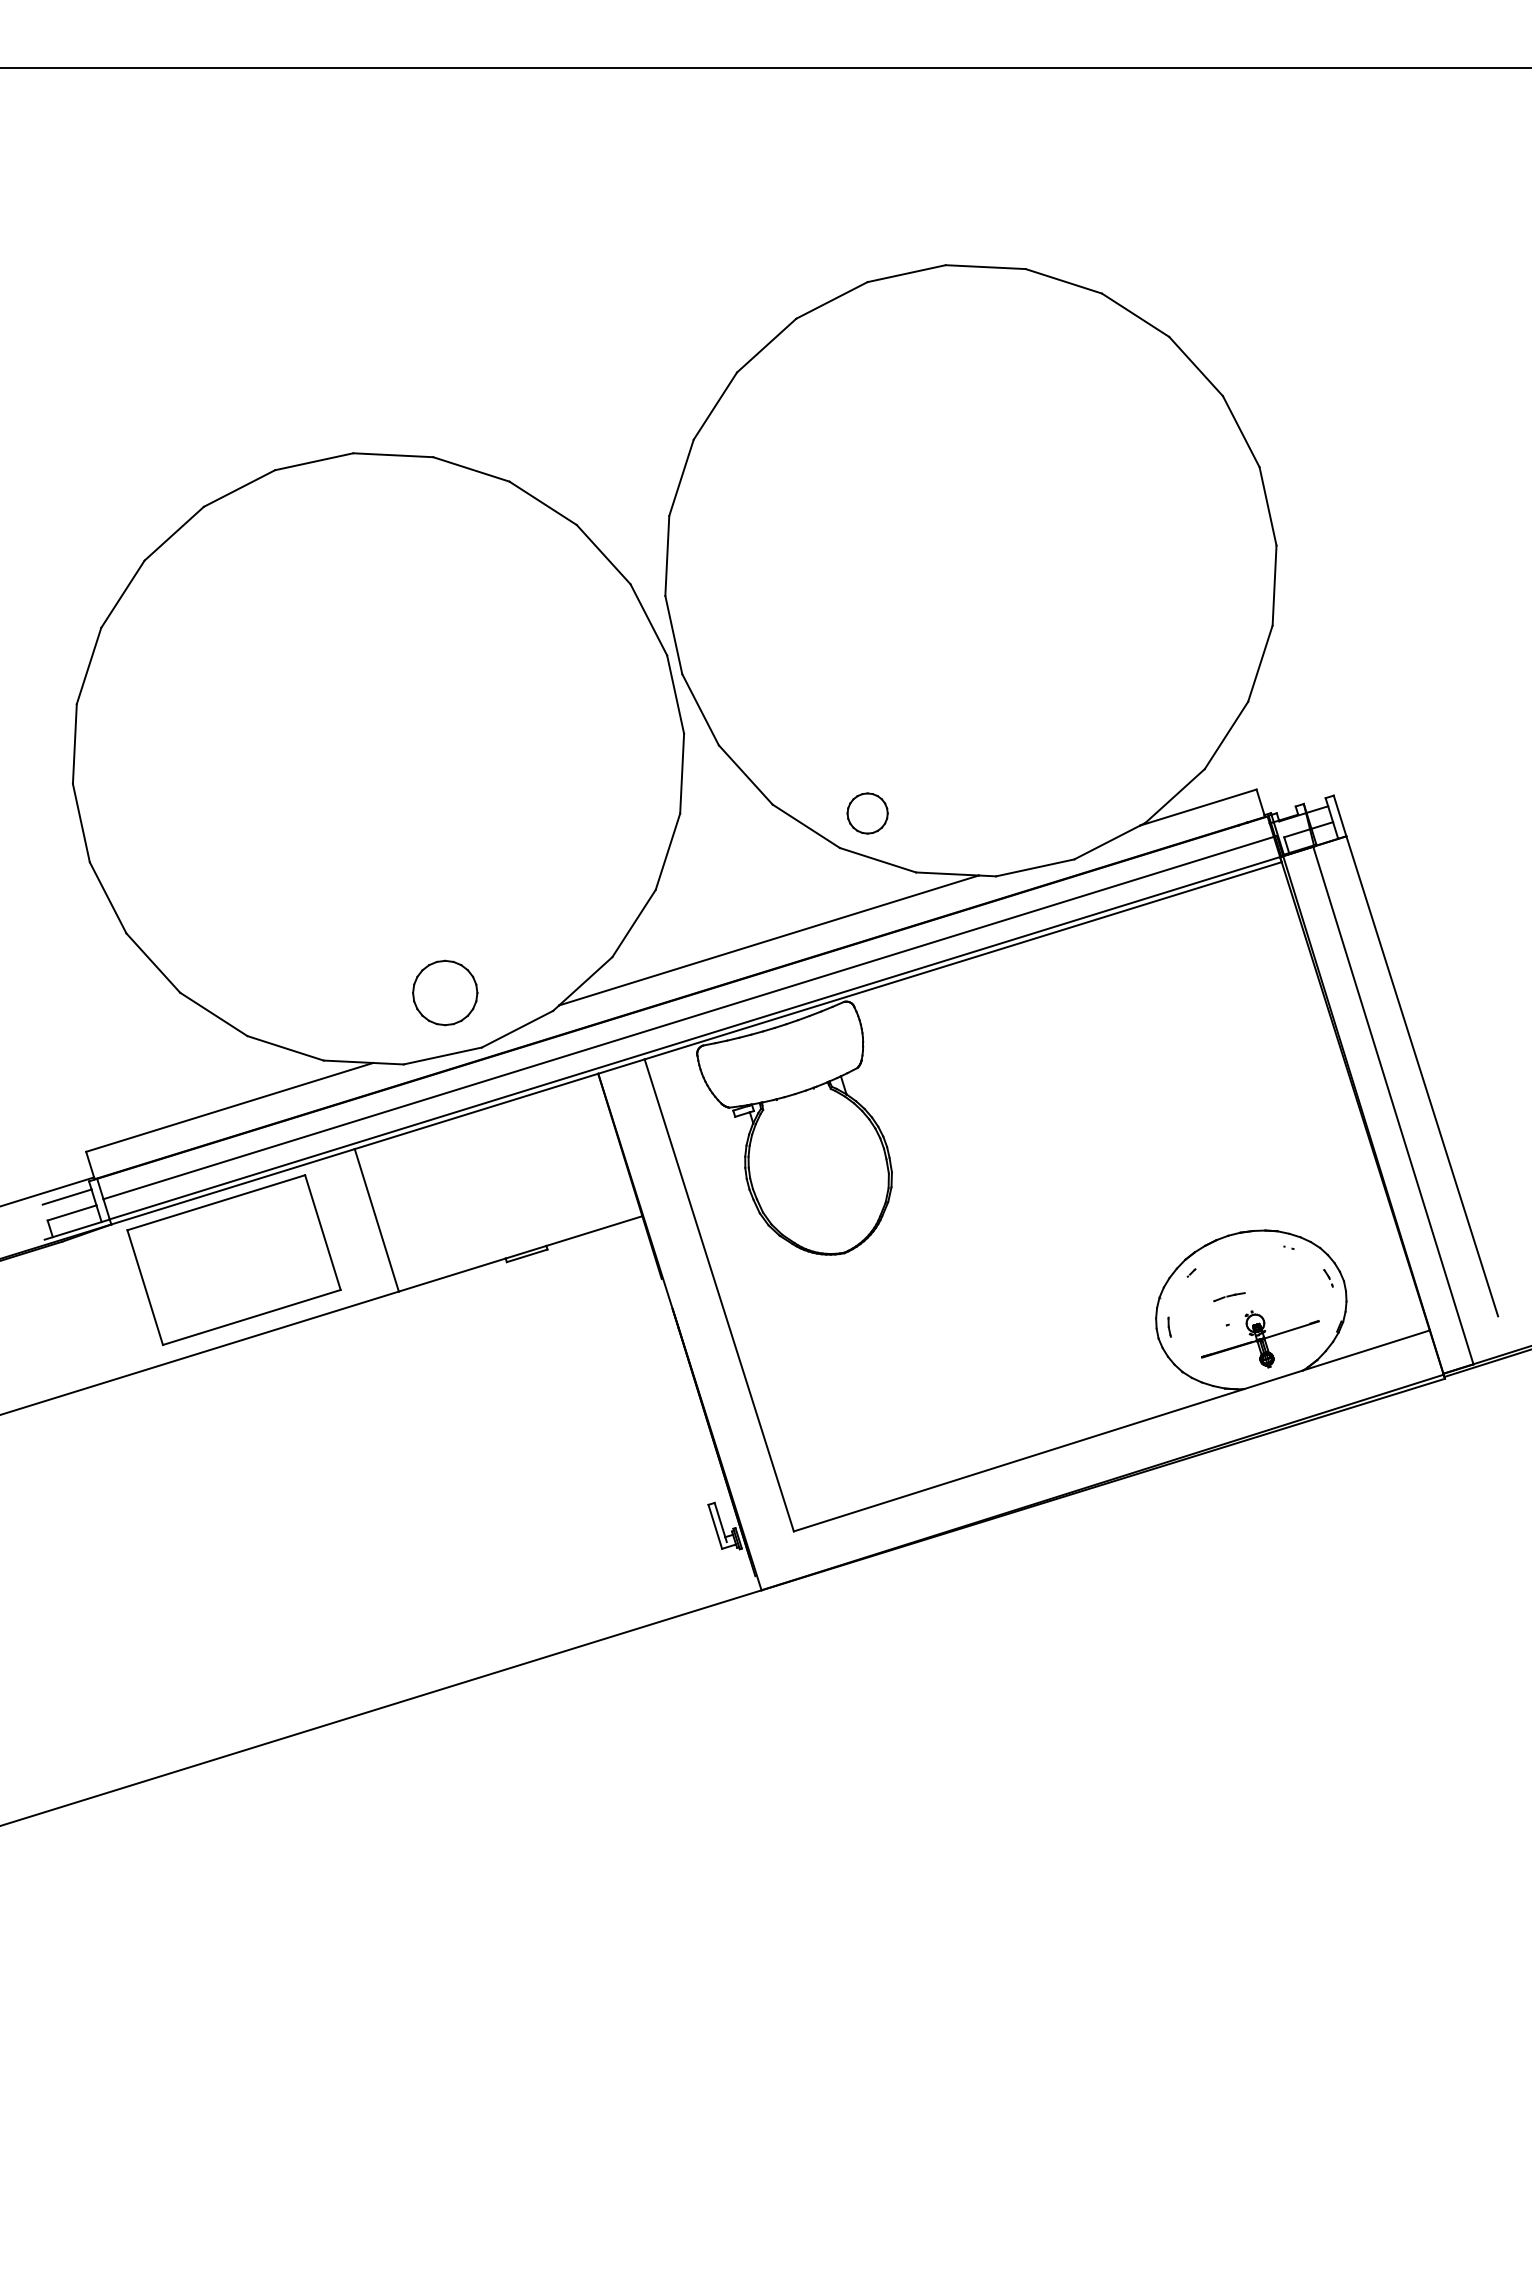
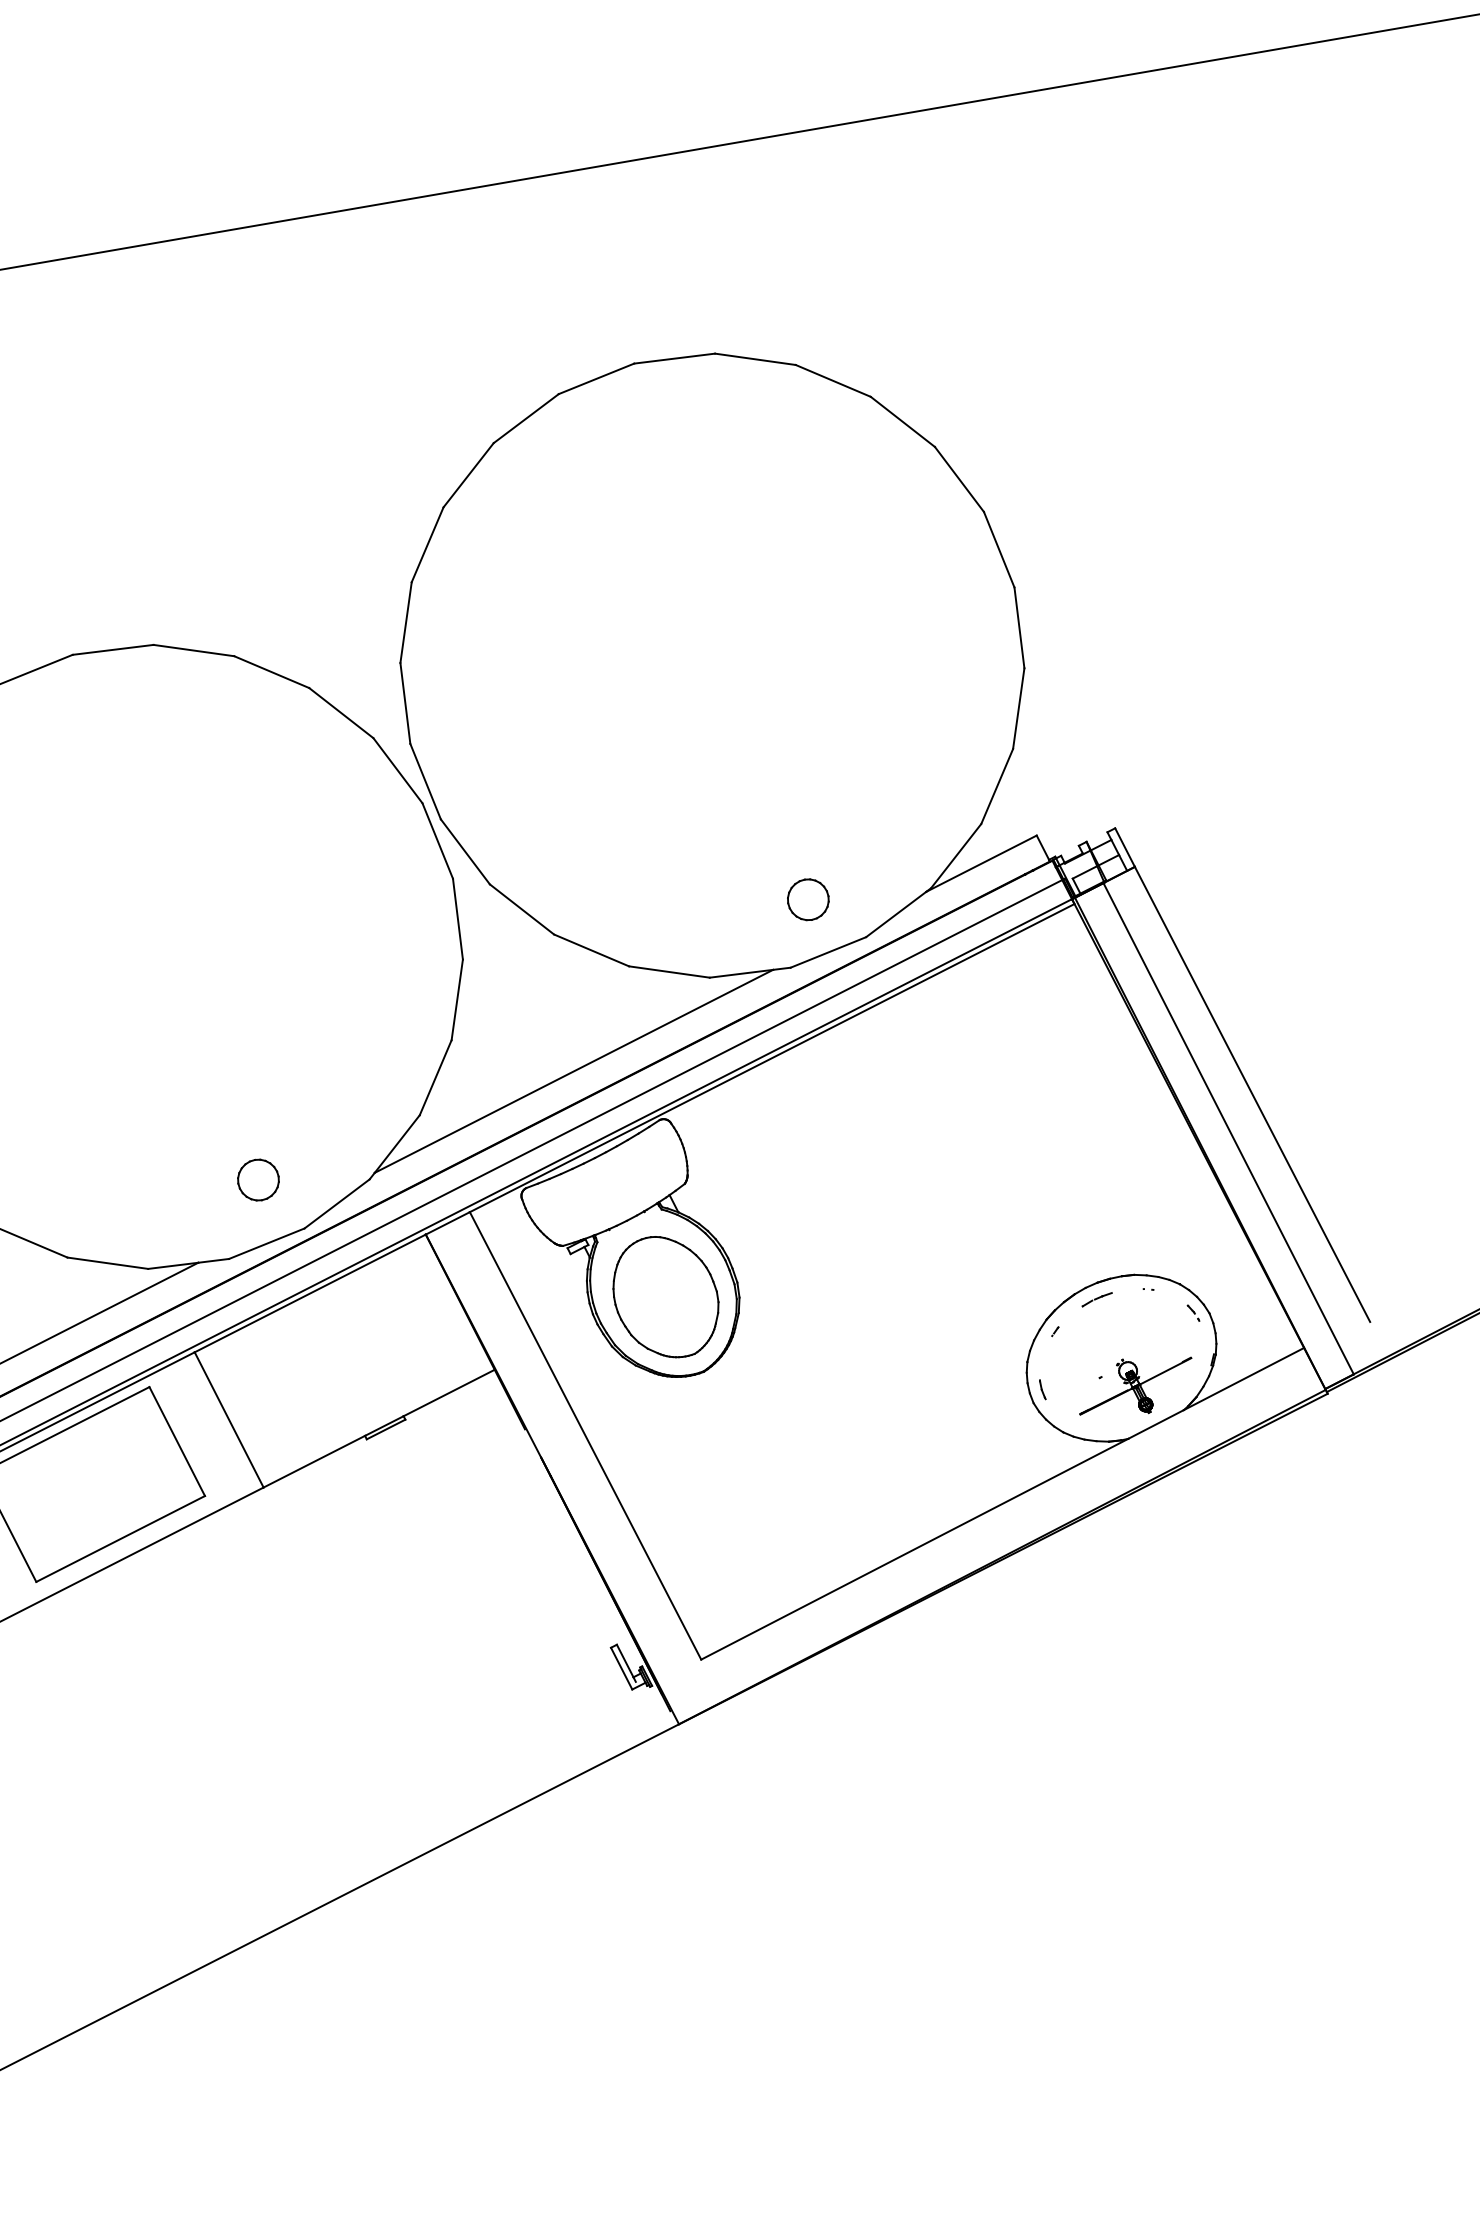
part: (867, 813) -> (808, 899), moved
part: (445, 992) -> (258, 1179), size x0.62
part: (820, 1174) -> (666, 1297), added
part: (1229, 1297) -> (1097, 1300), moved

